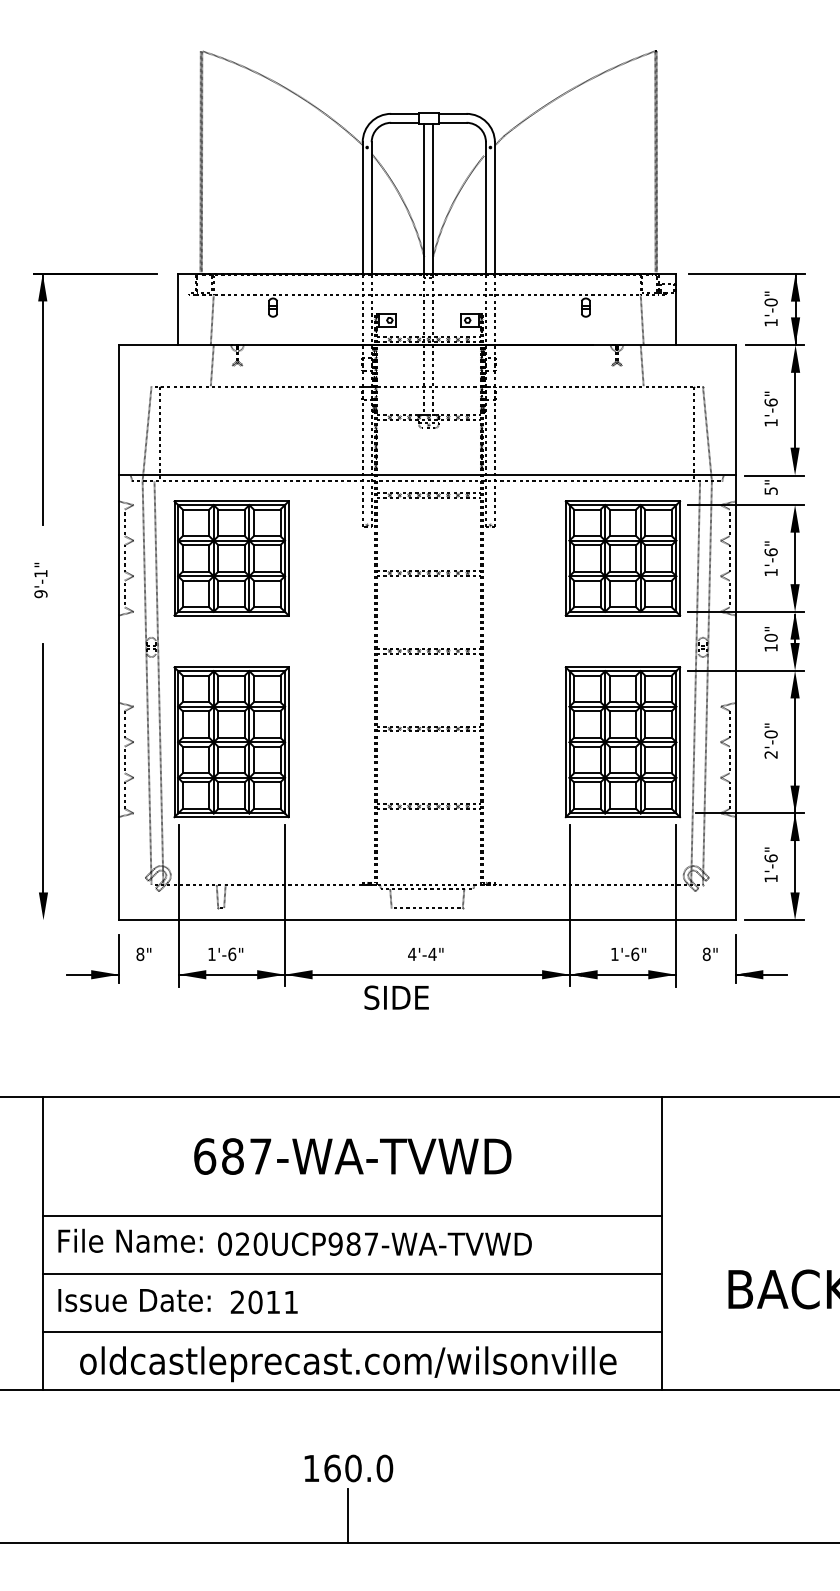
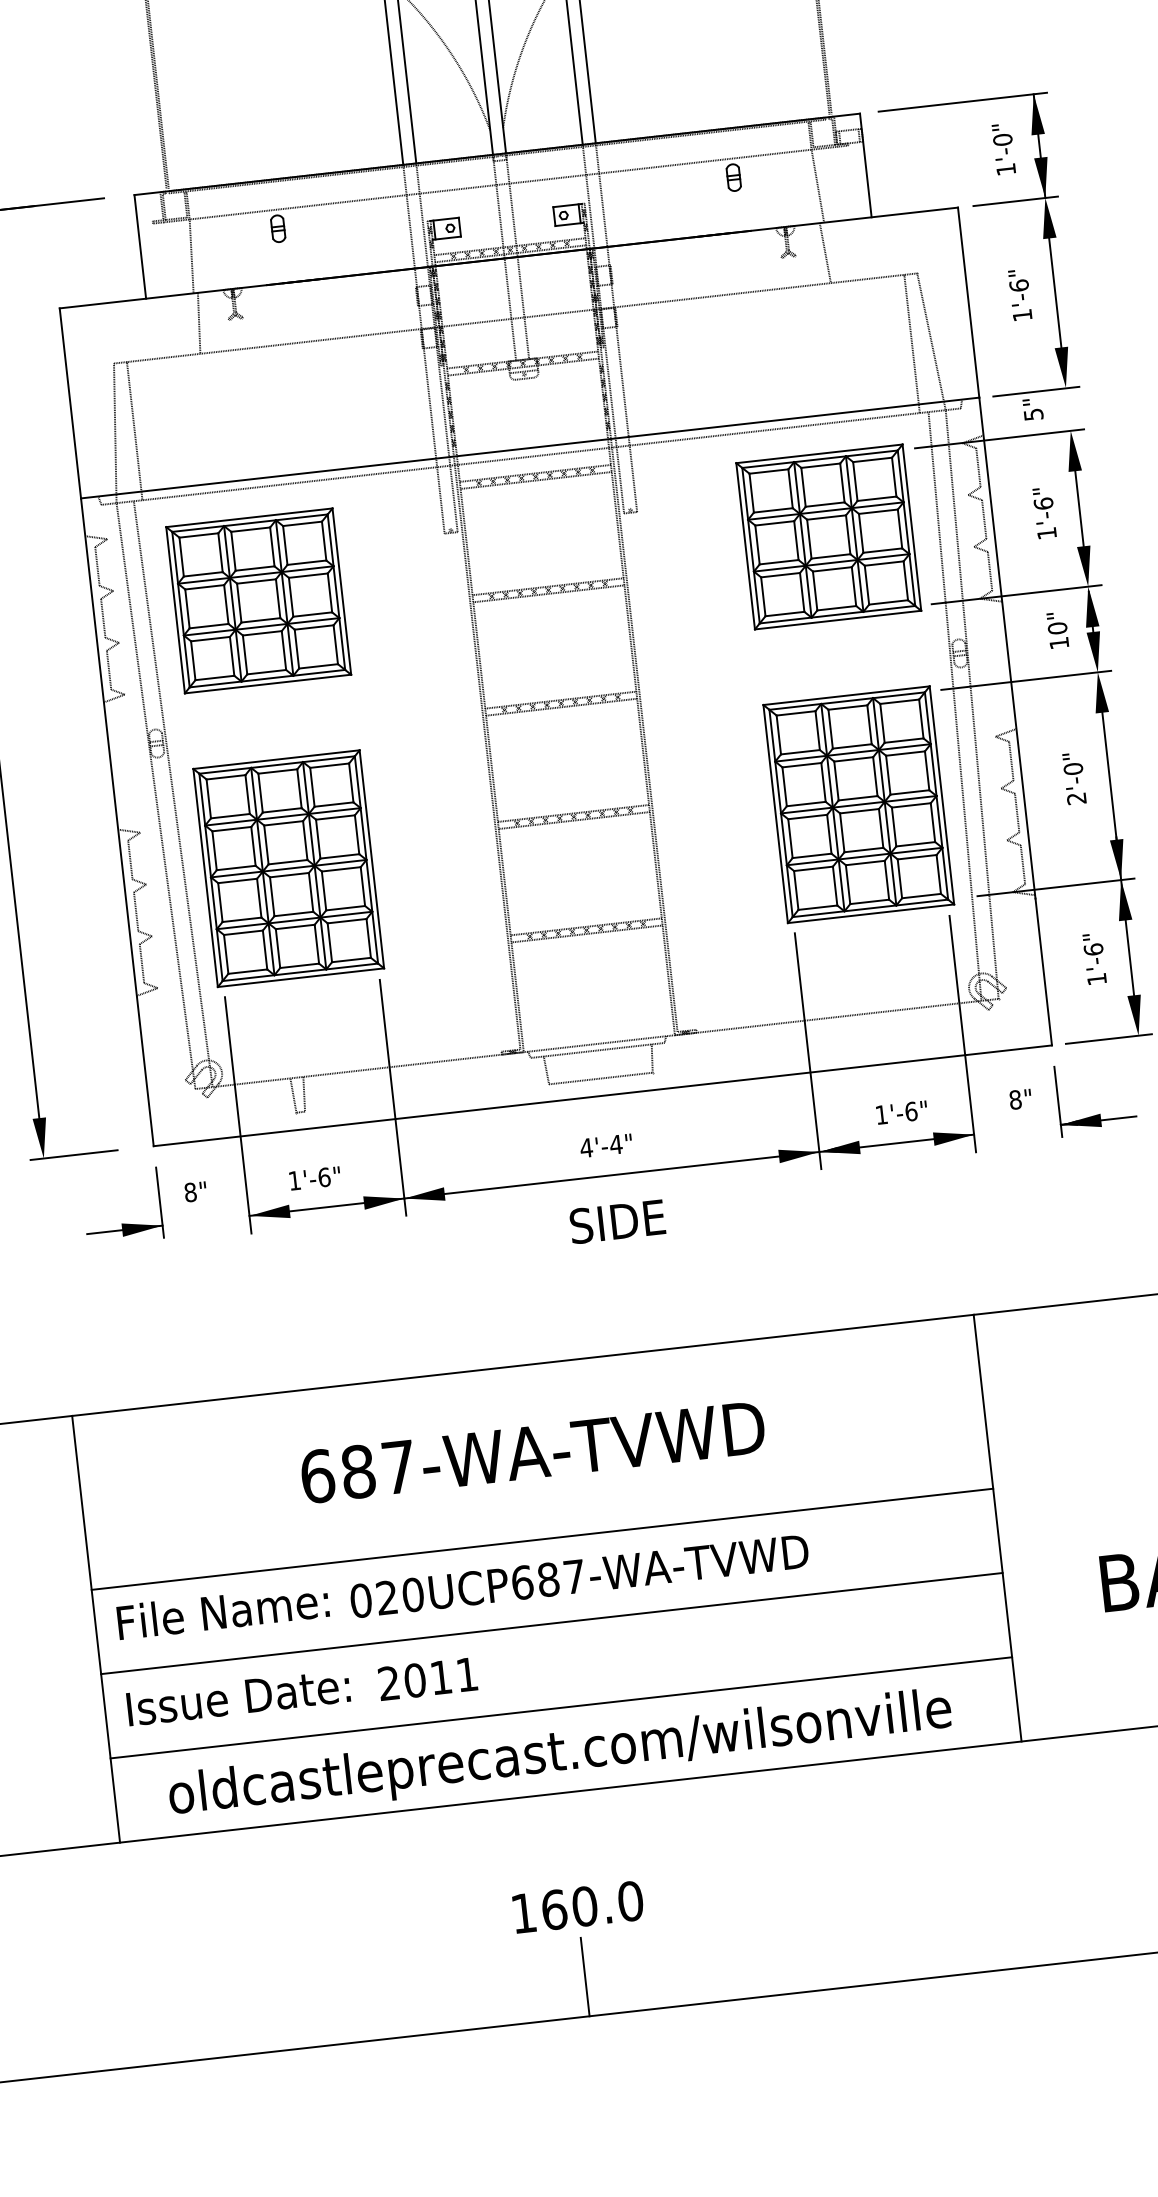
line: (64, 920) -> (74, 1155), added
text: (396, 997) -> (617, 1221), moved
text: (335, 1243) -> (522, 1581), 020UCP987-WA-TVWD -> 020UCP687-WA-TVWD

